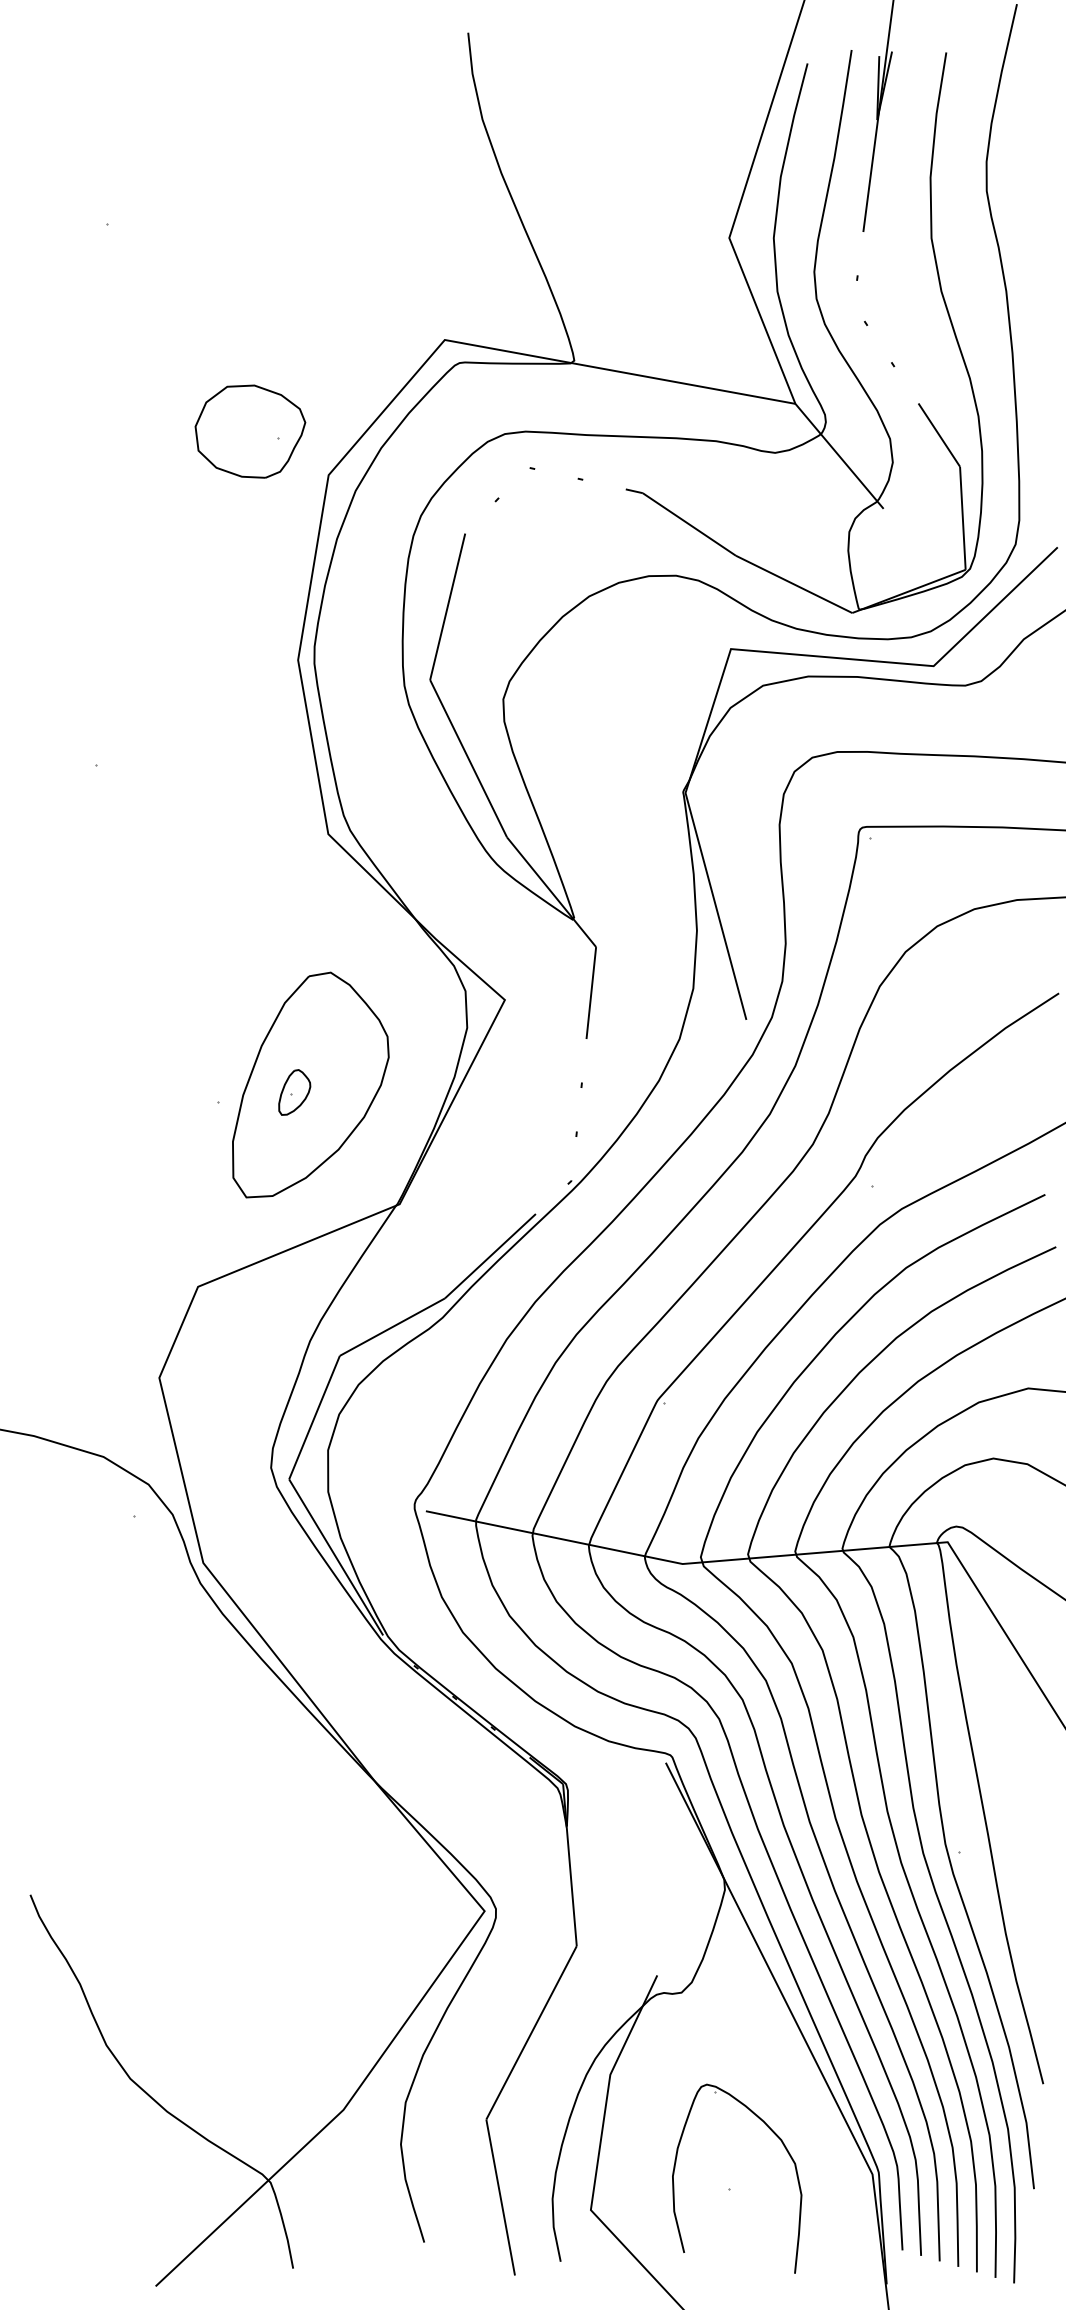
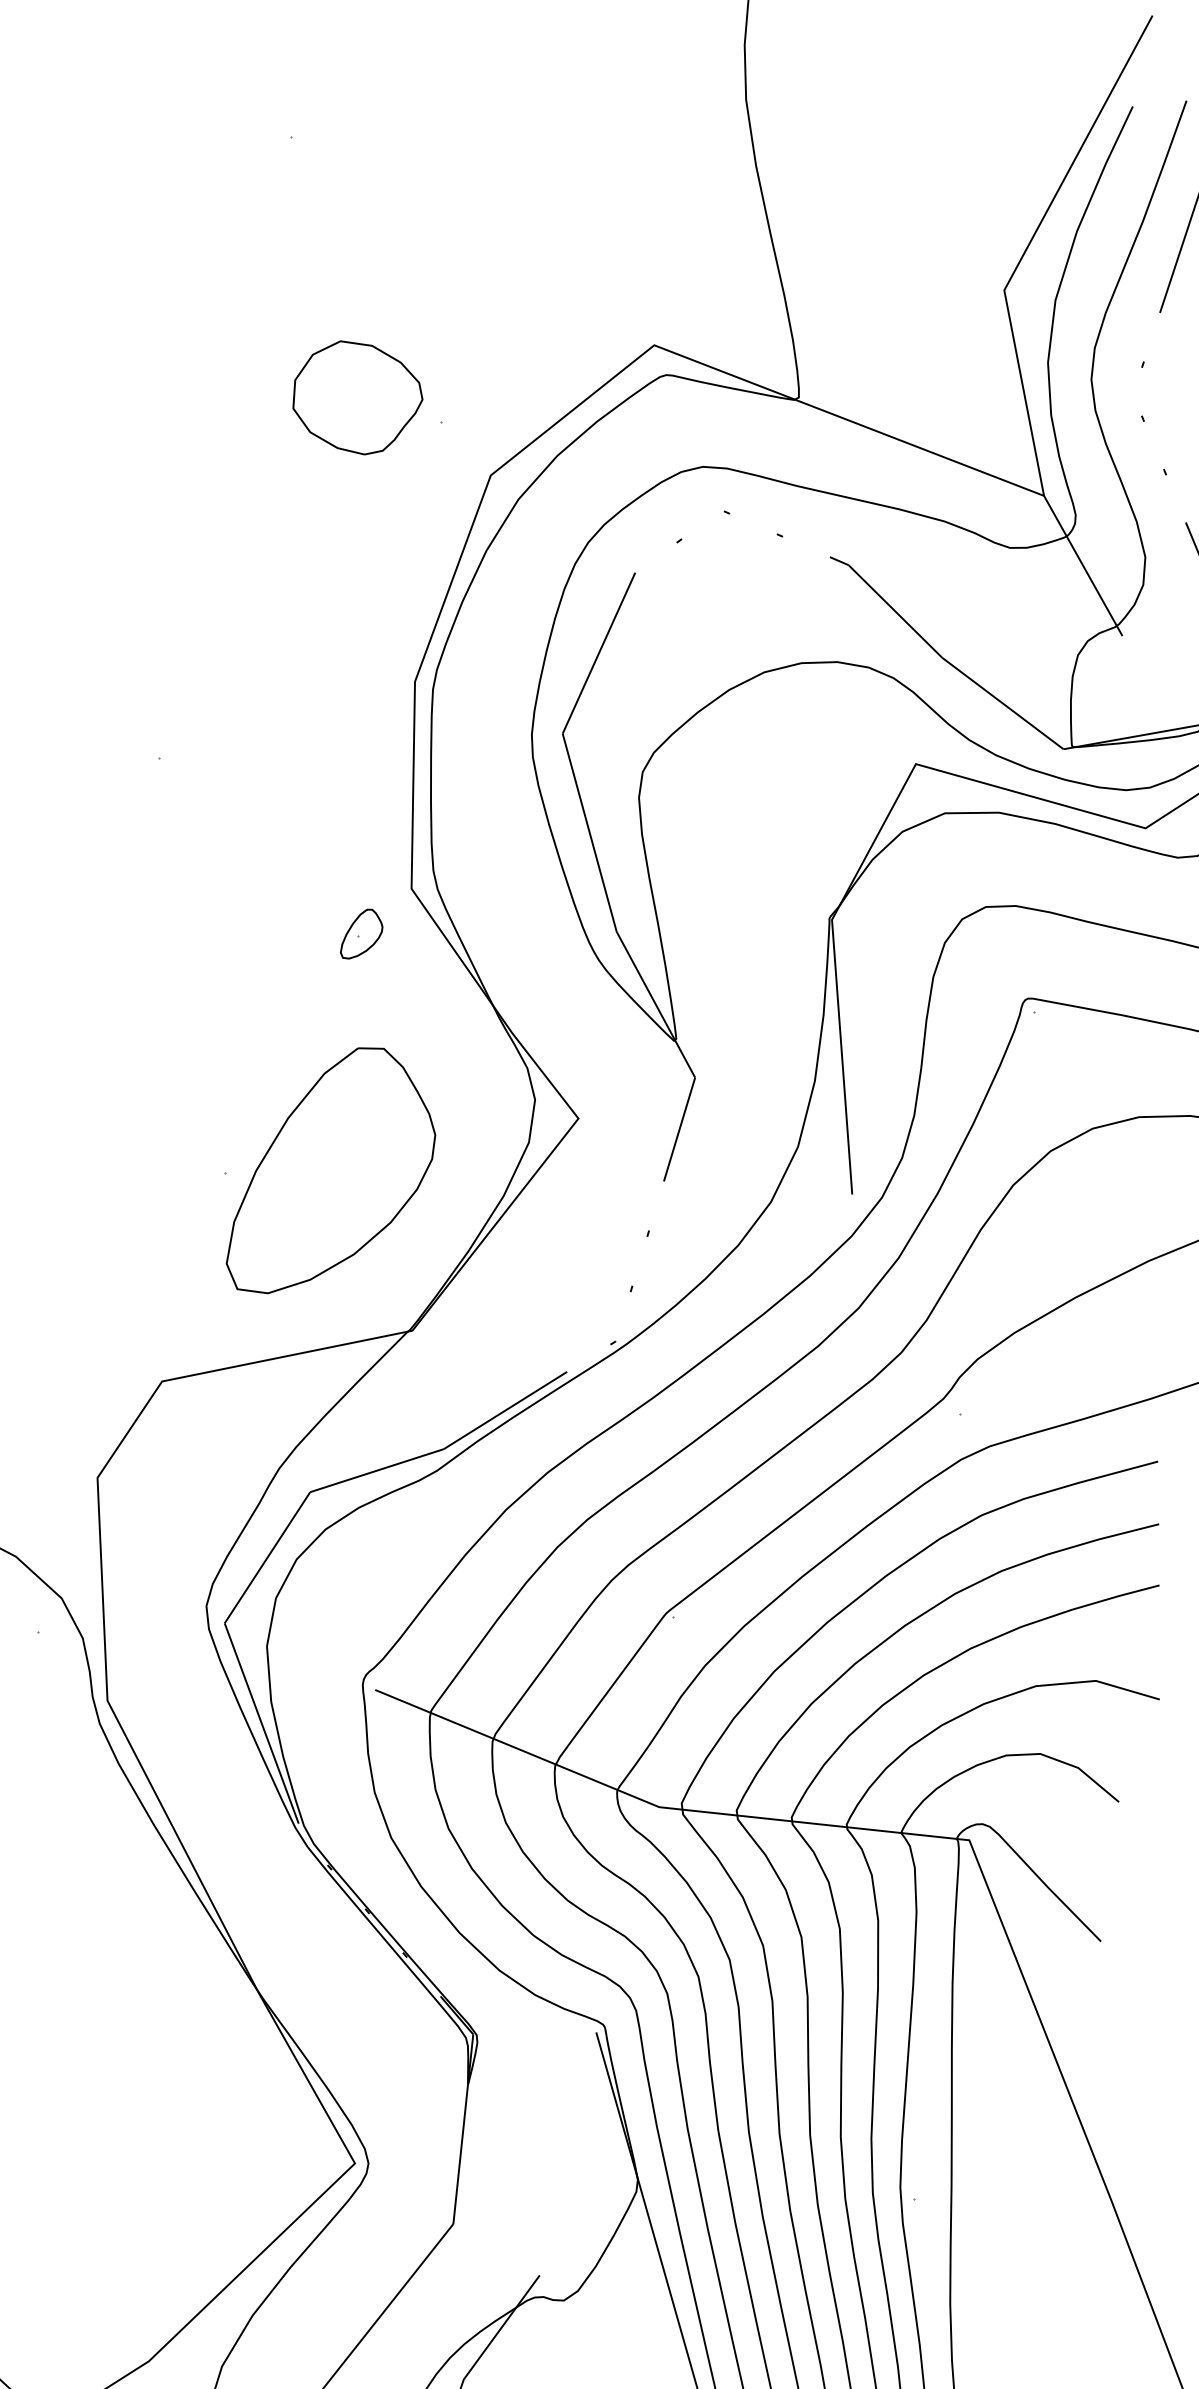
part: (250, 431) -> (357, 397), moved
part: (294, 1092) -> (362, 934), moved

